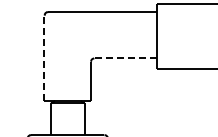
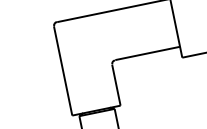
line: (44, 58) -> (63, 71), dashed -> solid
line: (125, 58) -> (147, 53), dashed -> solid

